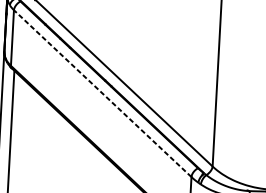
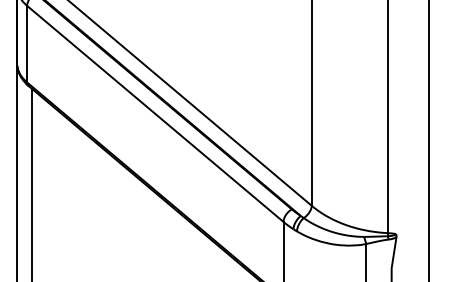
line: (102, 93) -> (155, 113), dashed -> solid

